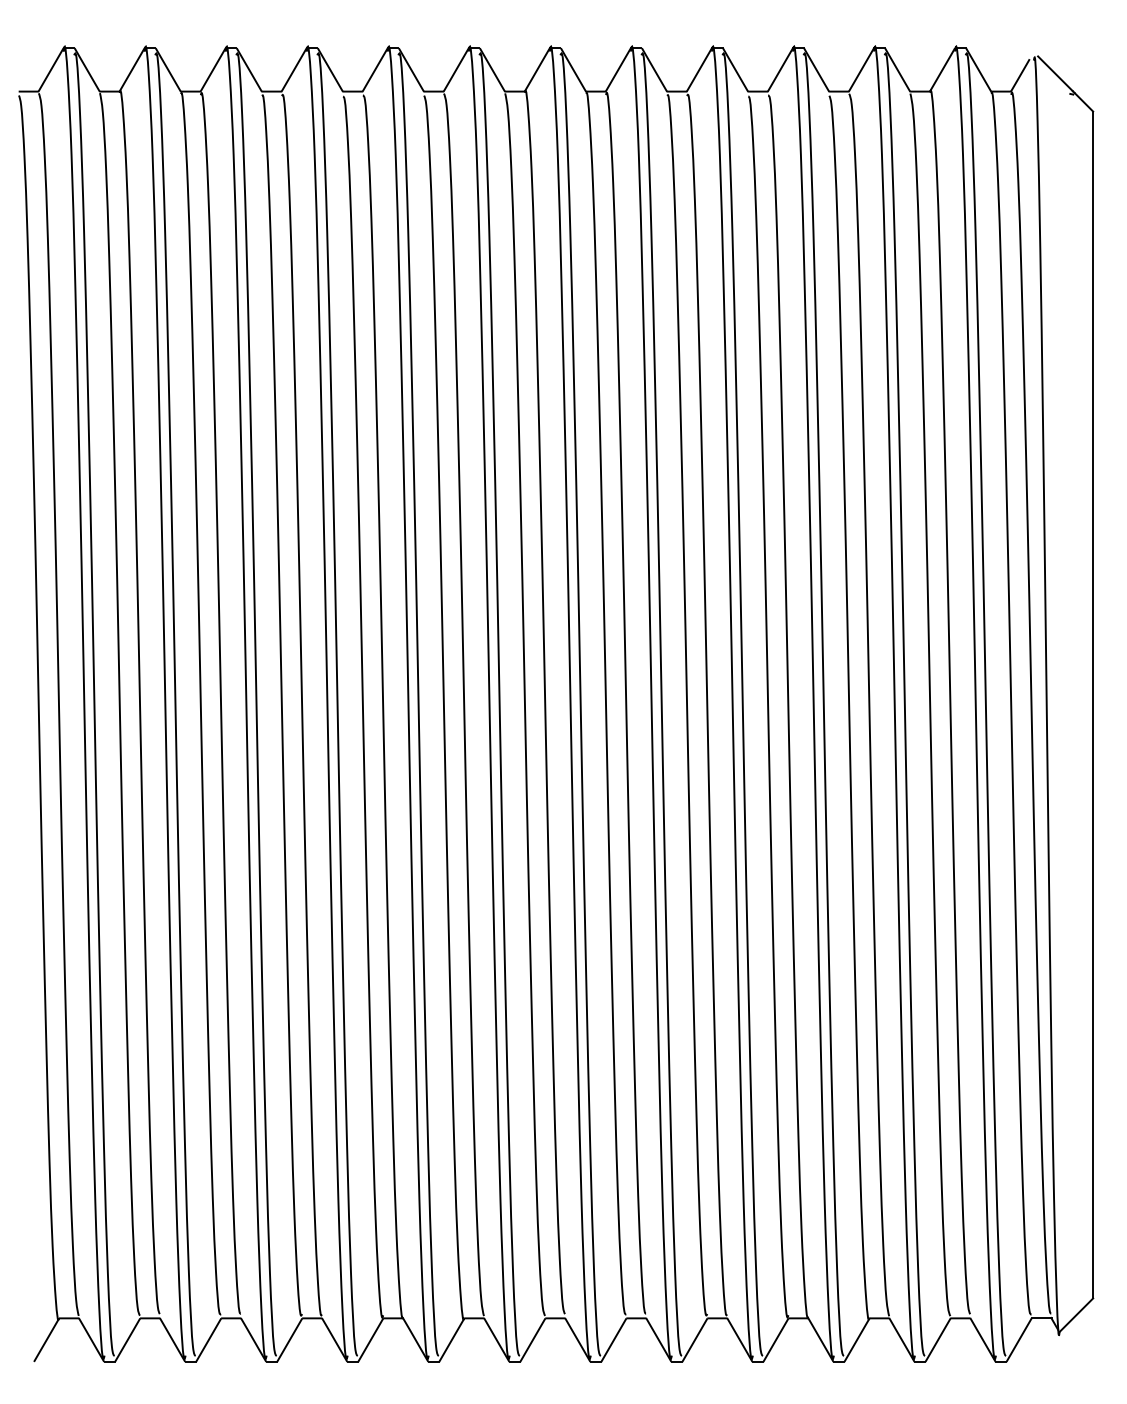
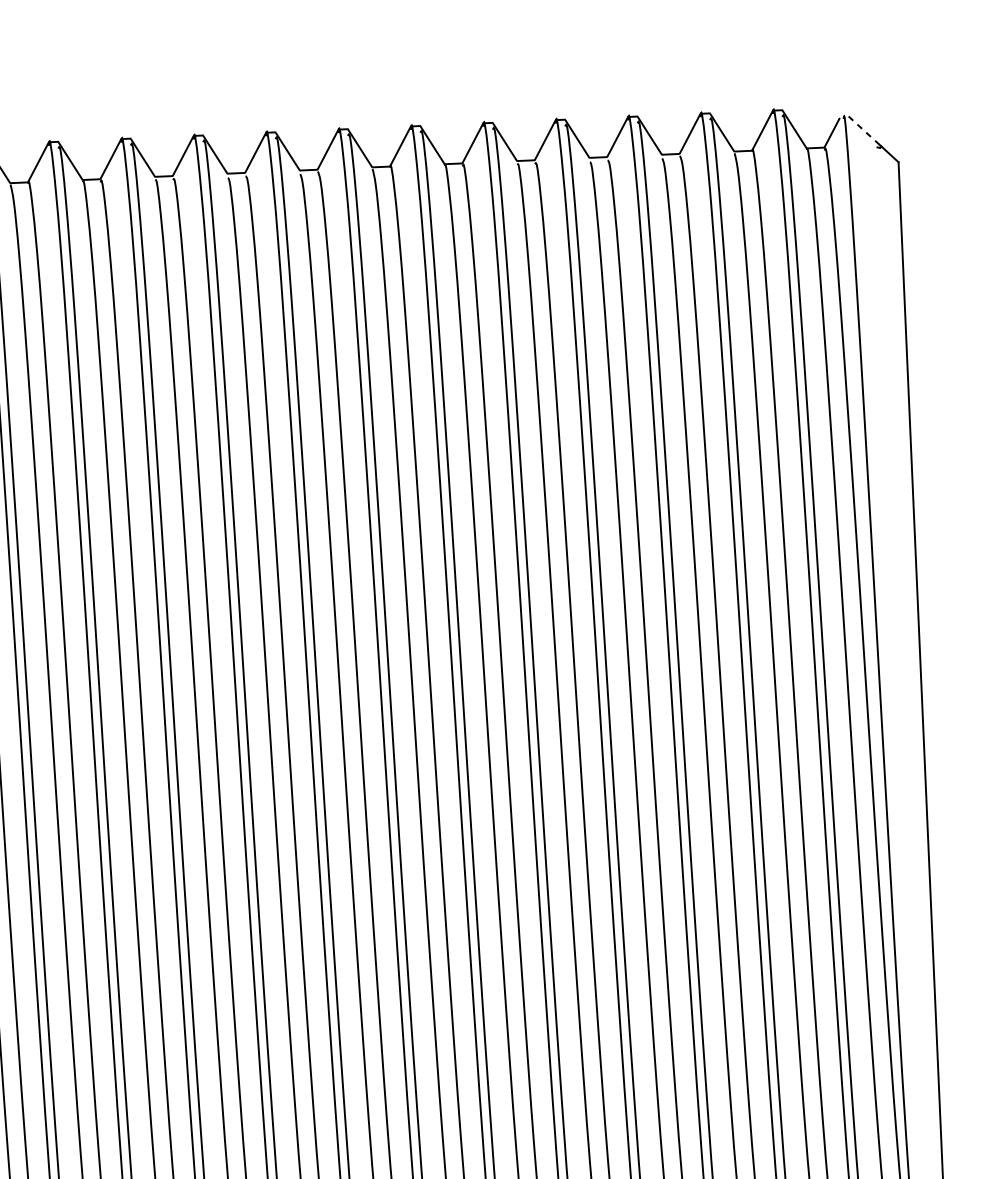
line: (1055, 73) -> (863, 129), solid -> dashed

